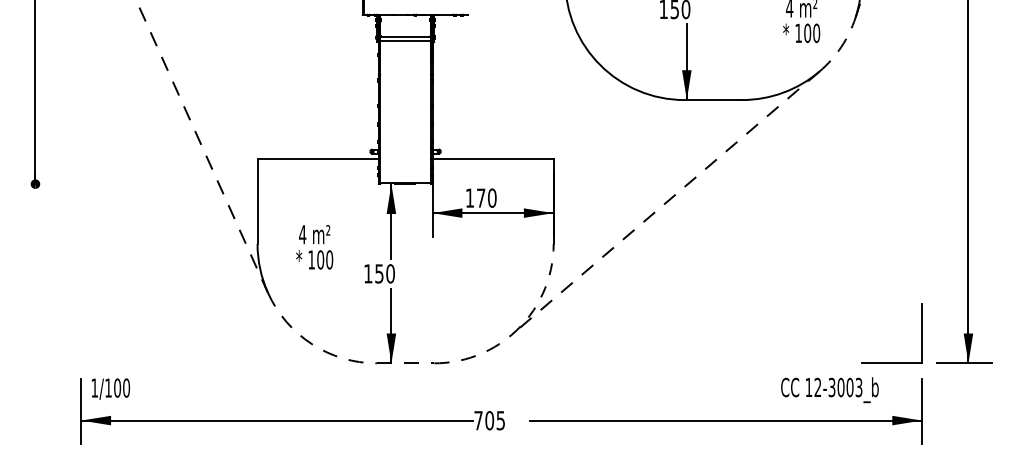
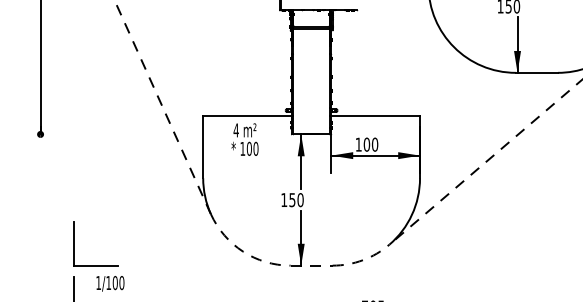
text: (480, 197) -> (366, 144), 170 -> 100
text: (314, 247) -> (244, 139), moved
arc: (542, 293) -> (411, 214), dashed -> solid
part: (81, 333) -> (74, 243), added
text: (110, 388) -> (110, 283), moved

